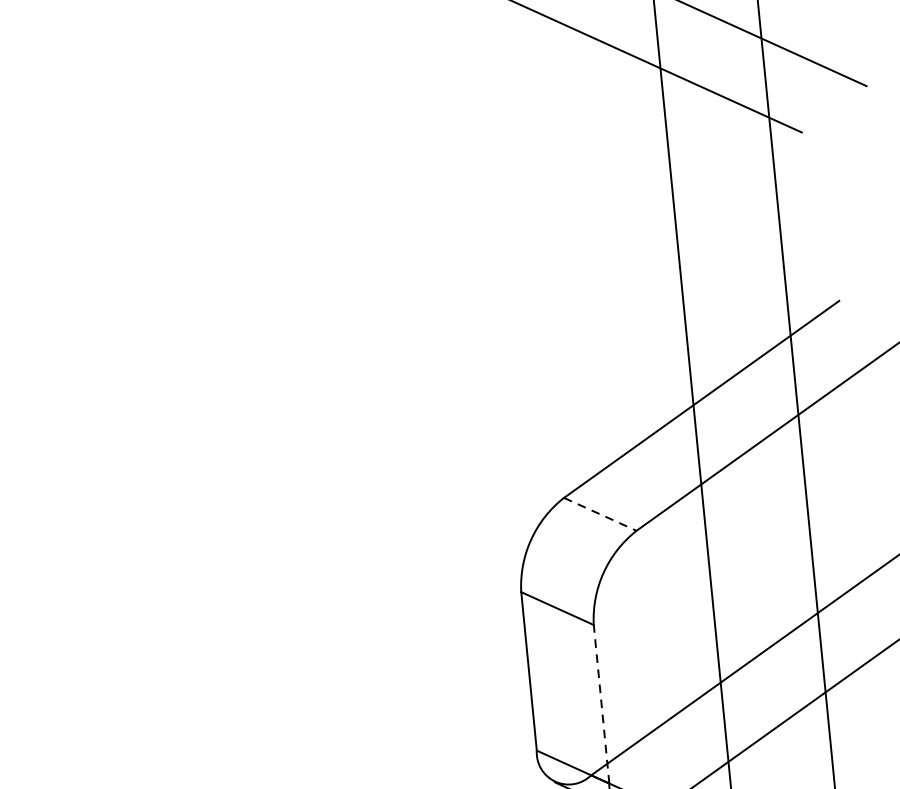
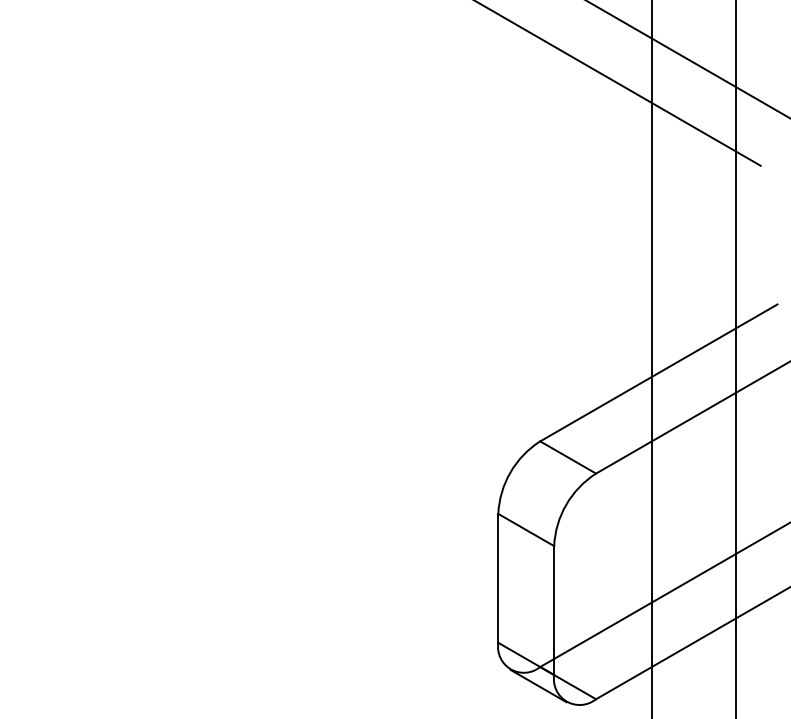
line: (600, 514) -> (568, 457), dashed -> solid
line: (601, 704) -> (554, 610), dashed -> solid

